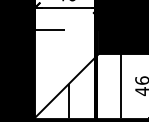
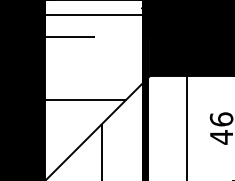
hatch: (66, 42) -> (97, 56), added

